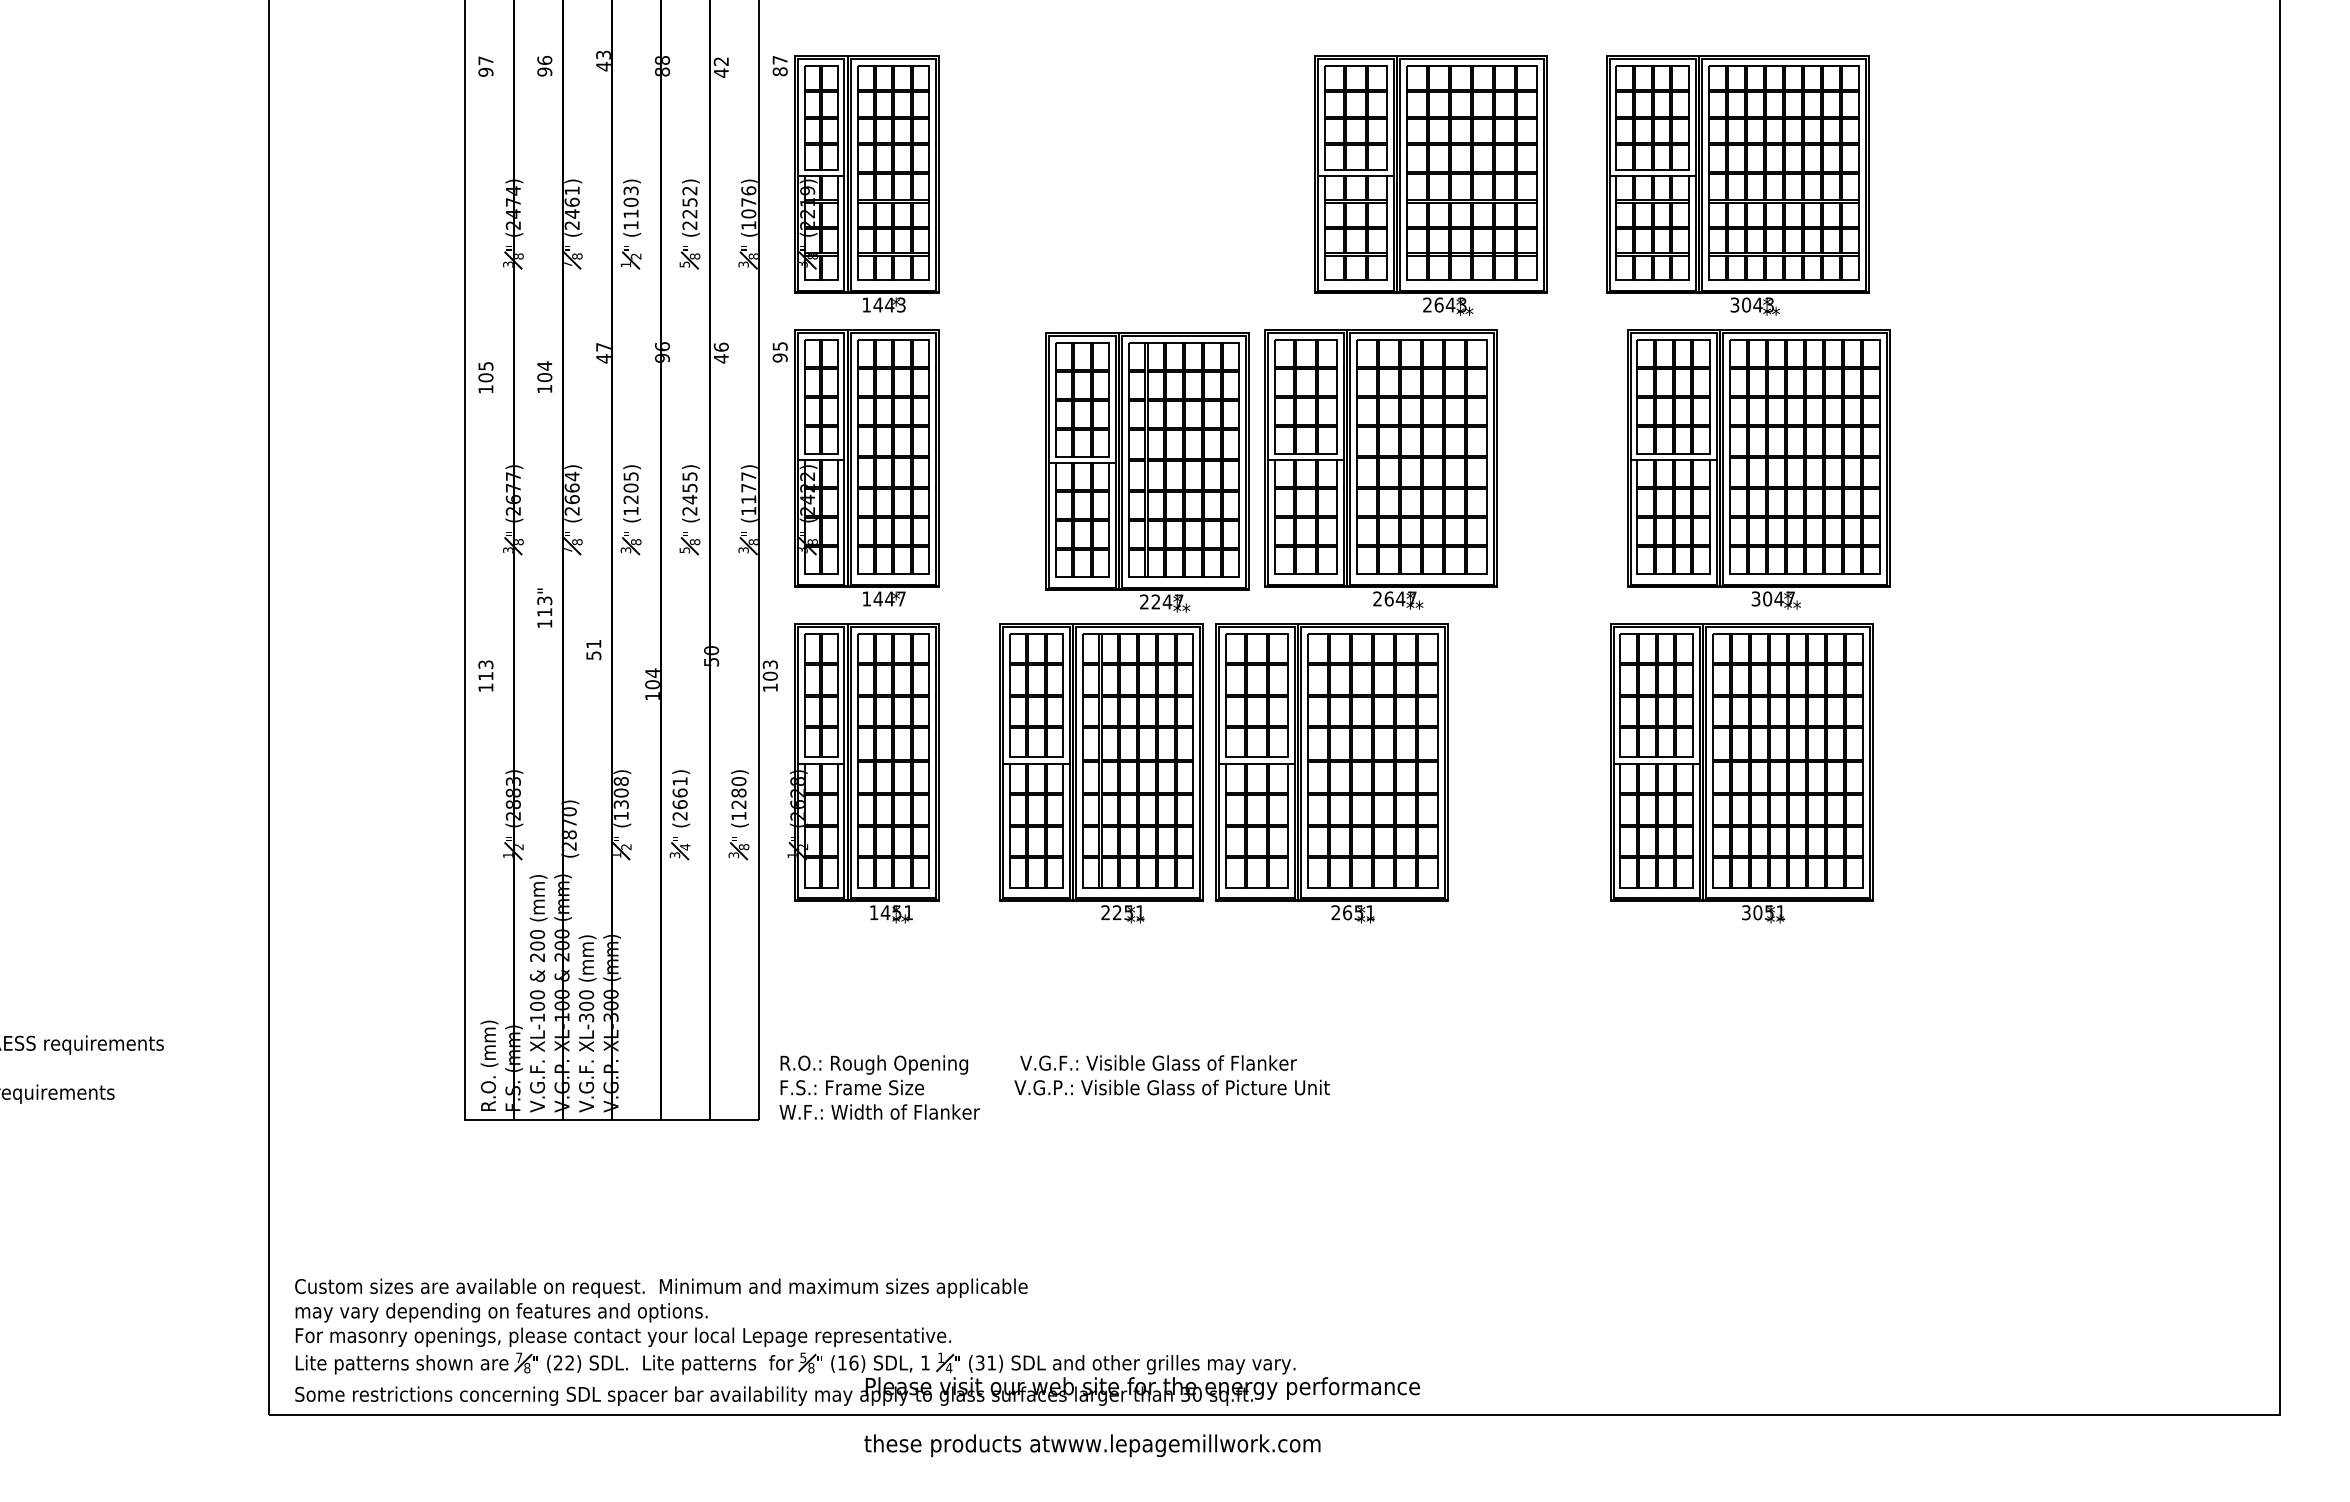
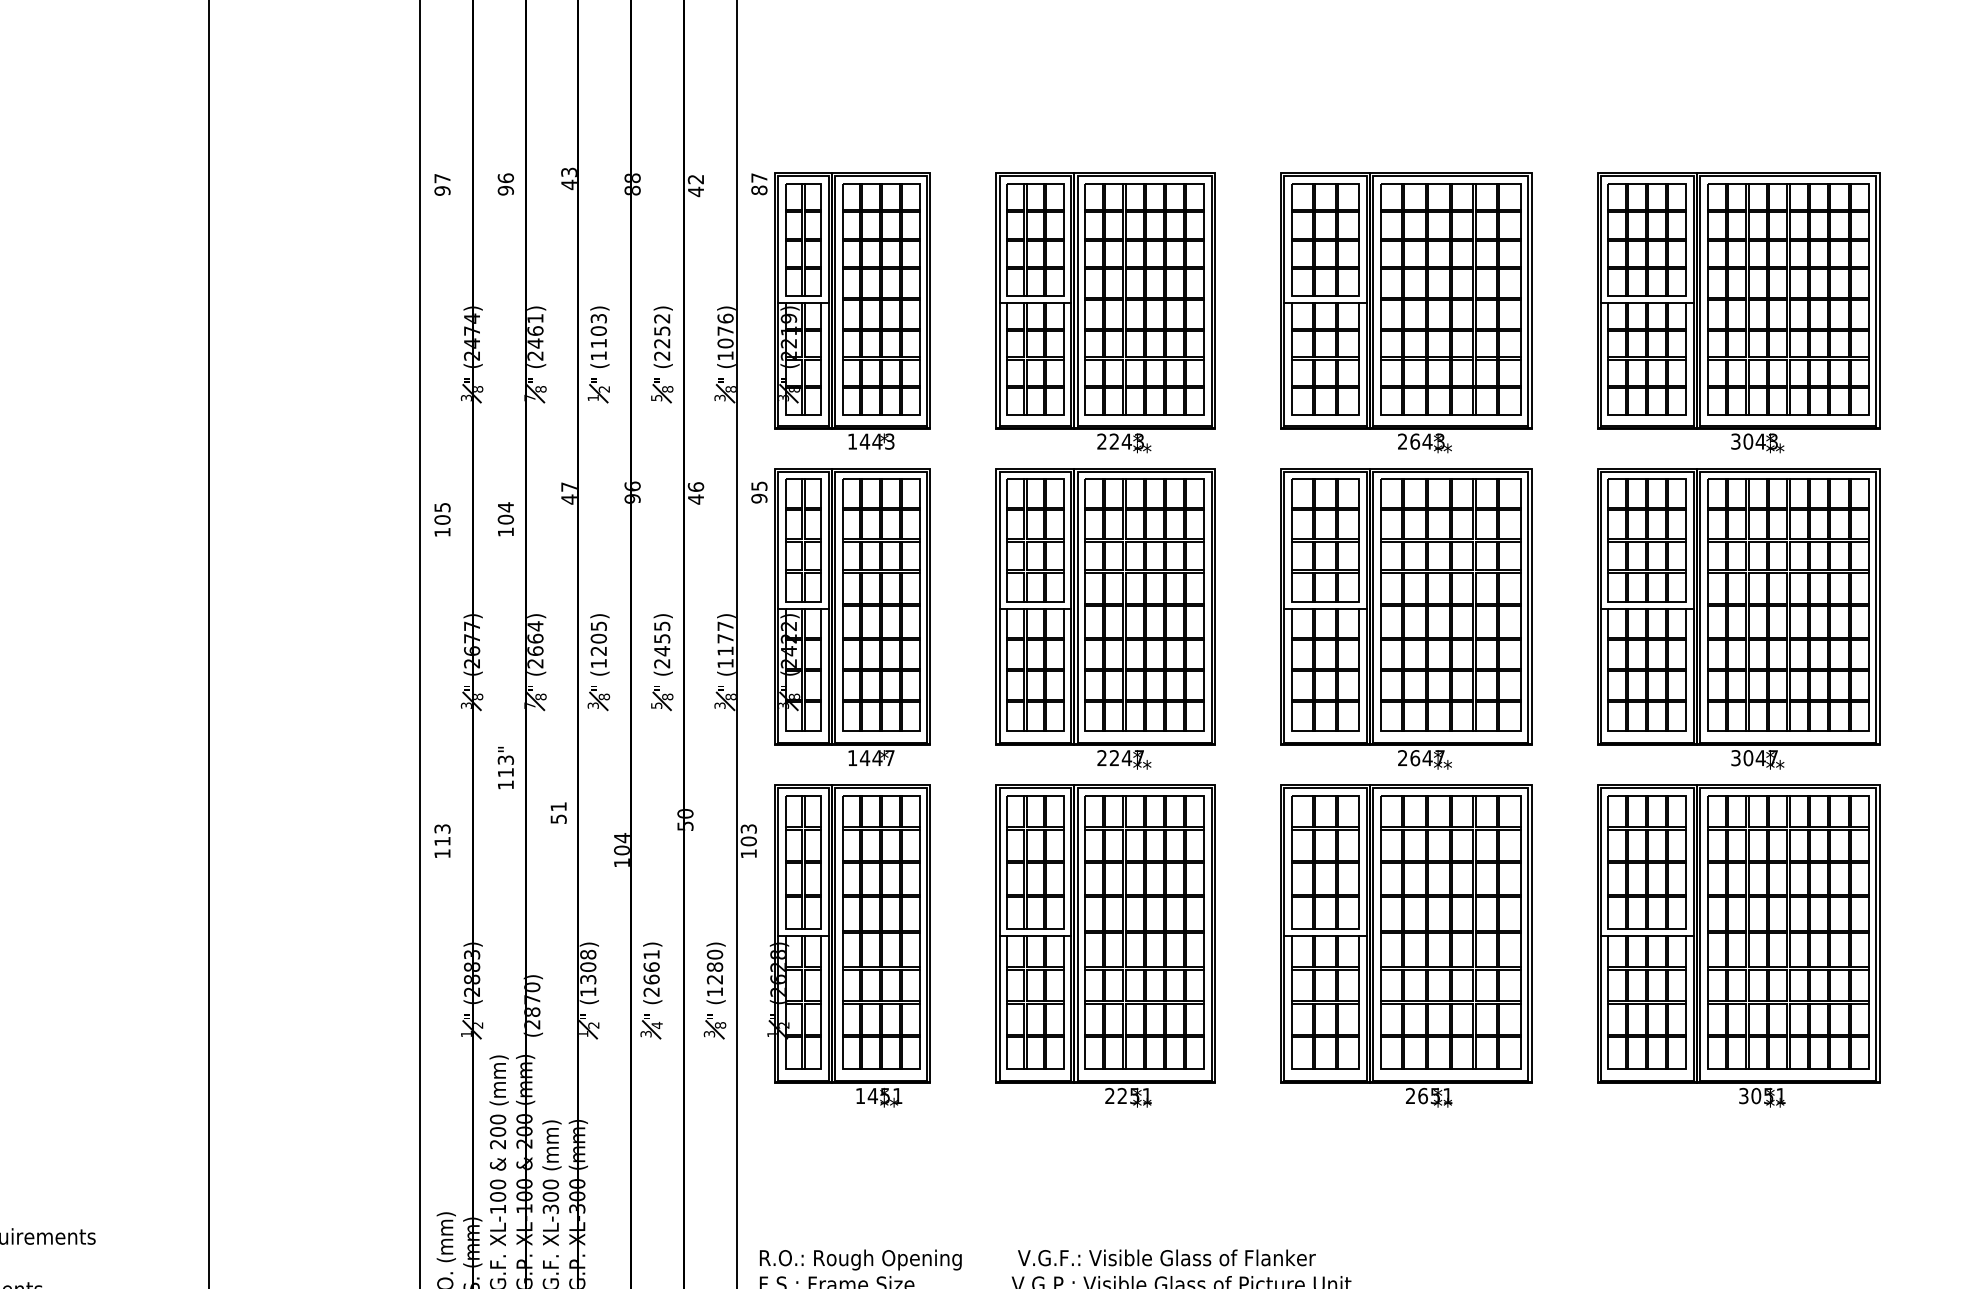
part: (1101, 185) -> (1105, 312), added
part: (1430, 185) -> (1405, 312), moved
part: (1737, 185) -> (1738, 312), moved
part: (1758, 469) -> (1738, 618), moved
part: (1147, 472) -> (1105, 618), moved
part: (1331, 773) -> (1405, 946), moved
part: (1741, 773) -> (1738, 946), moved

